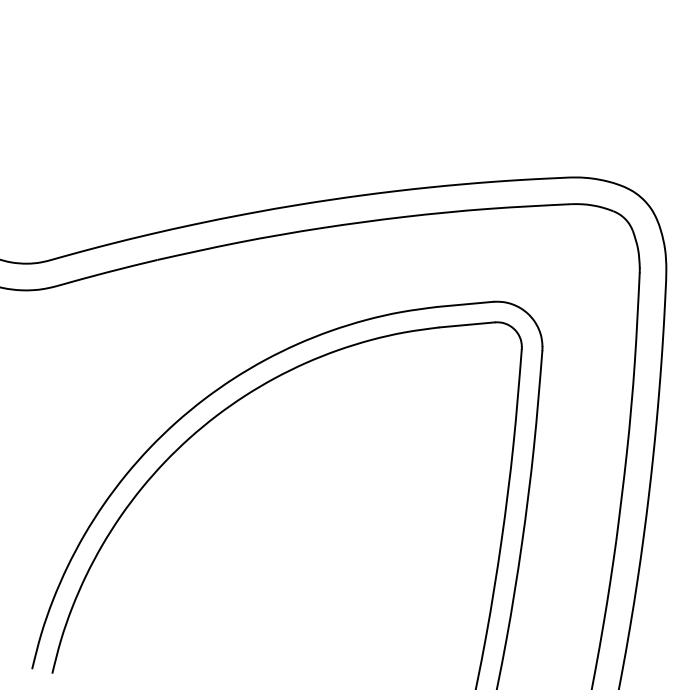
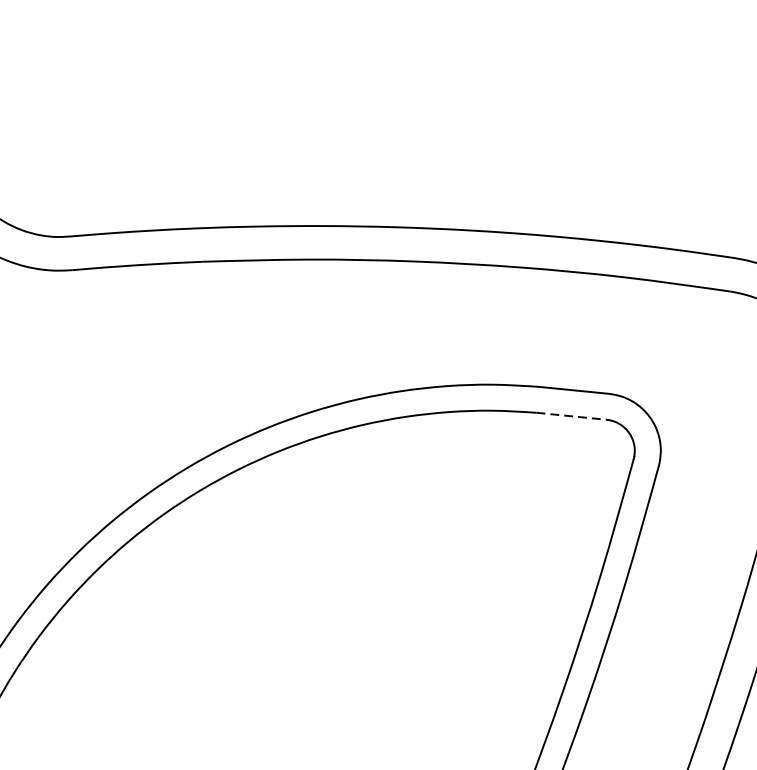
line: (467, 324) -> (572, 415), solid -> dashed

